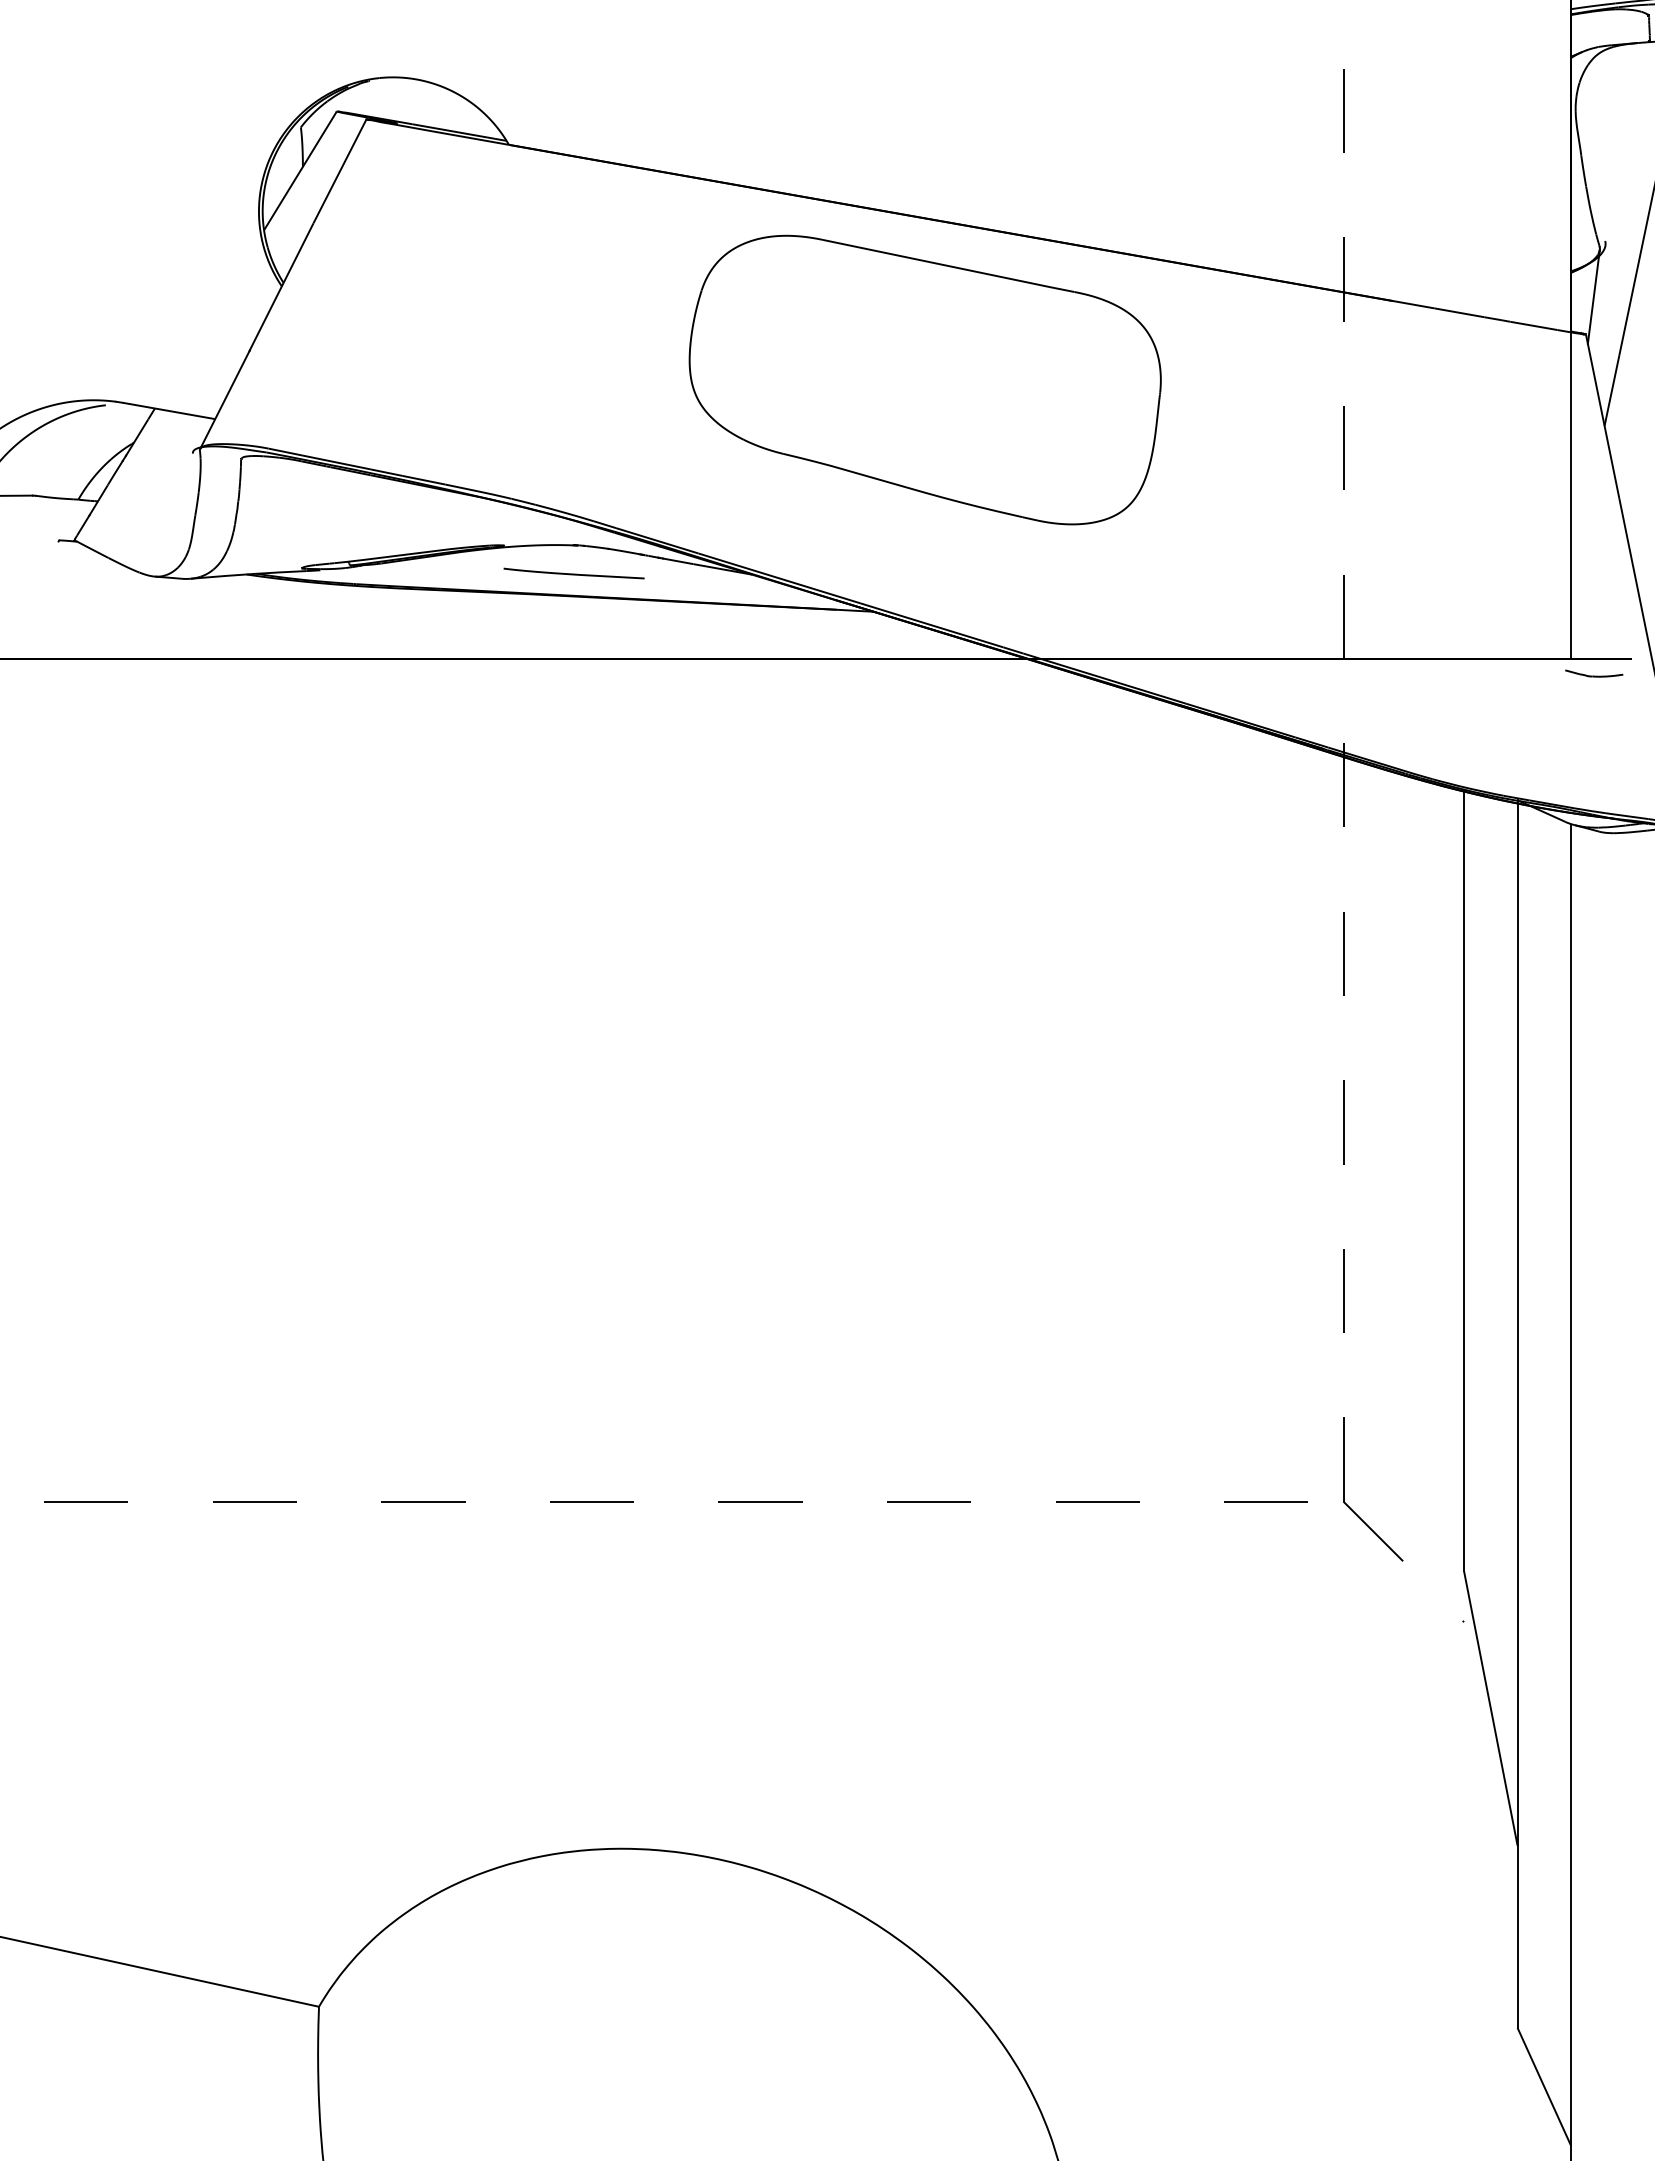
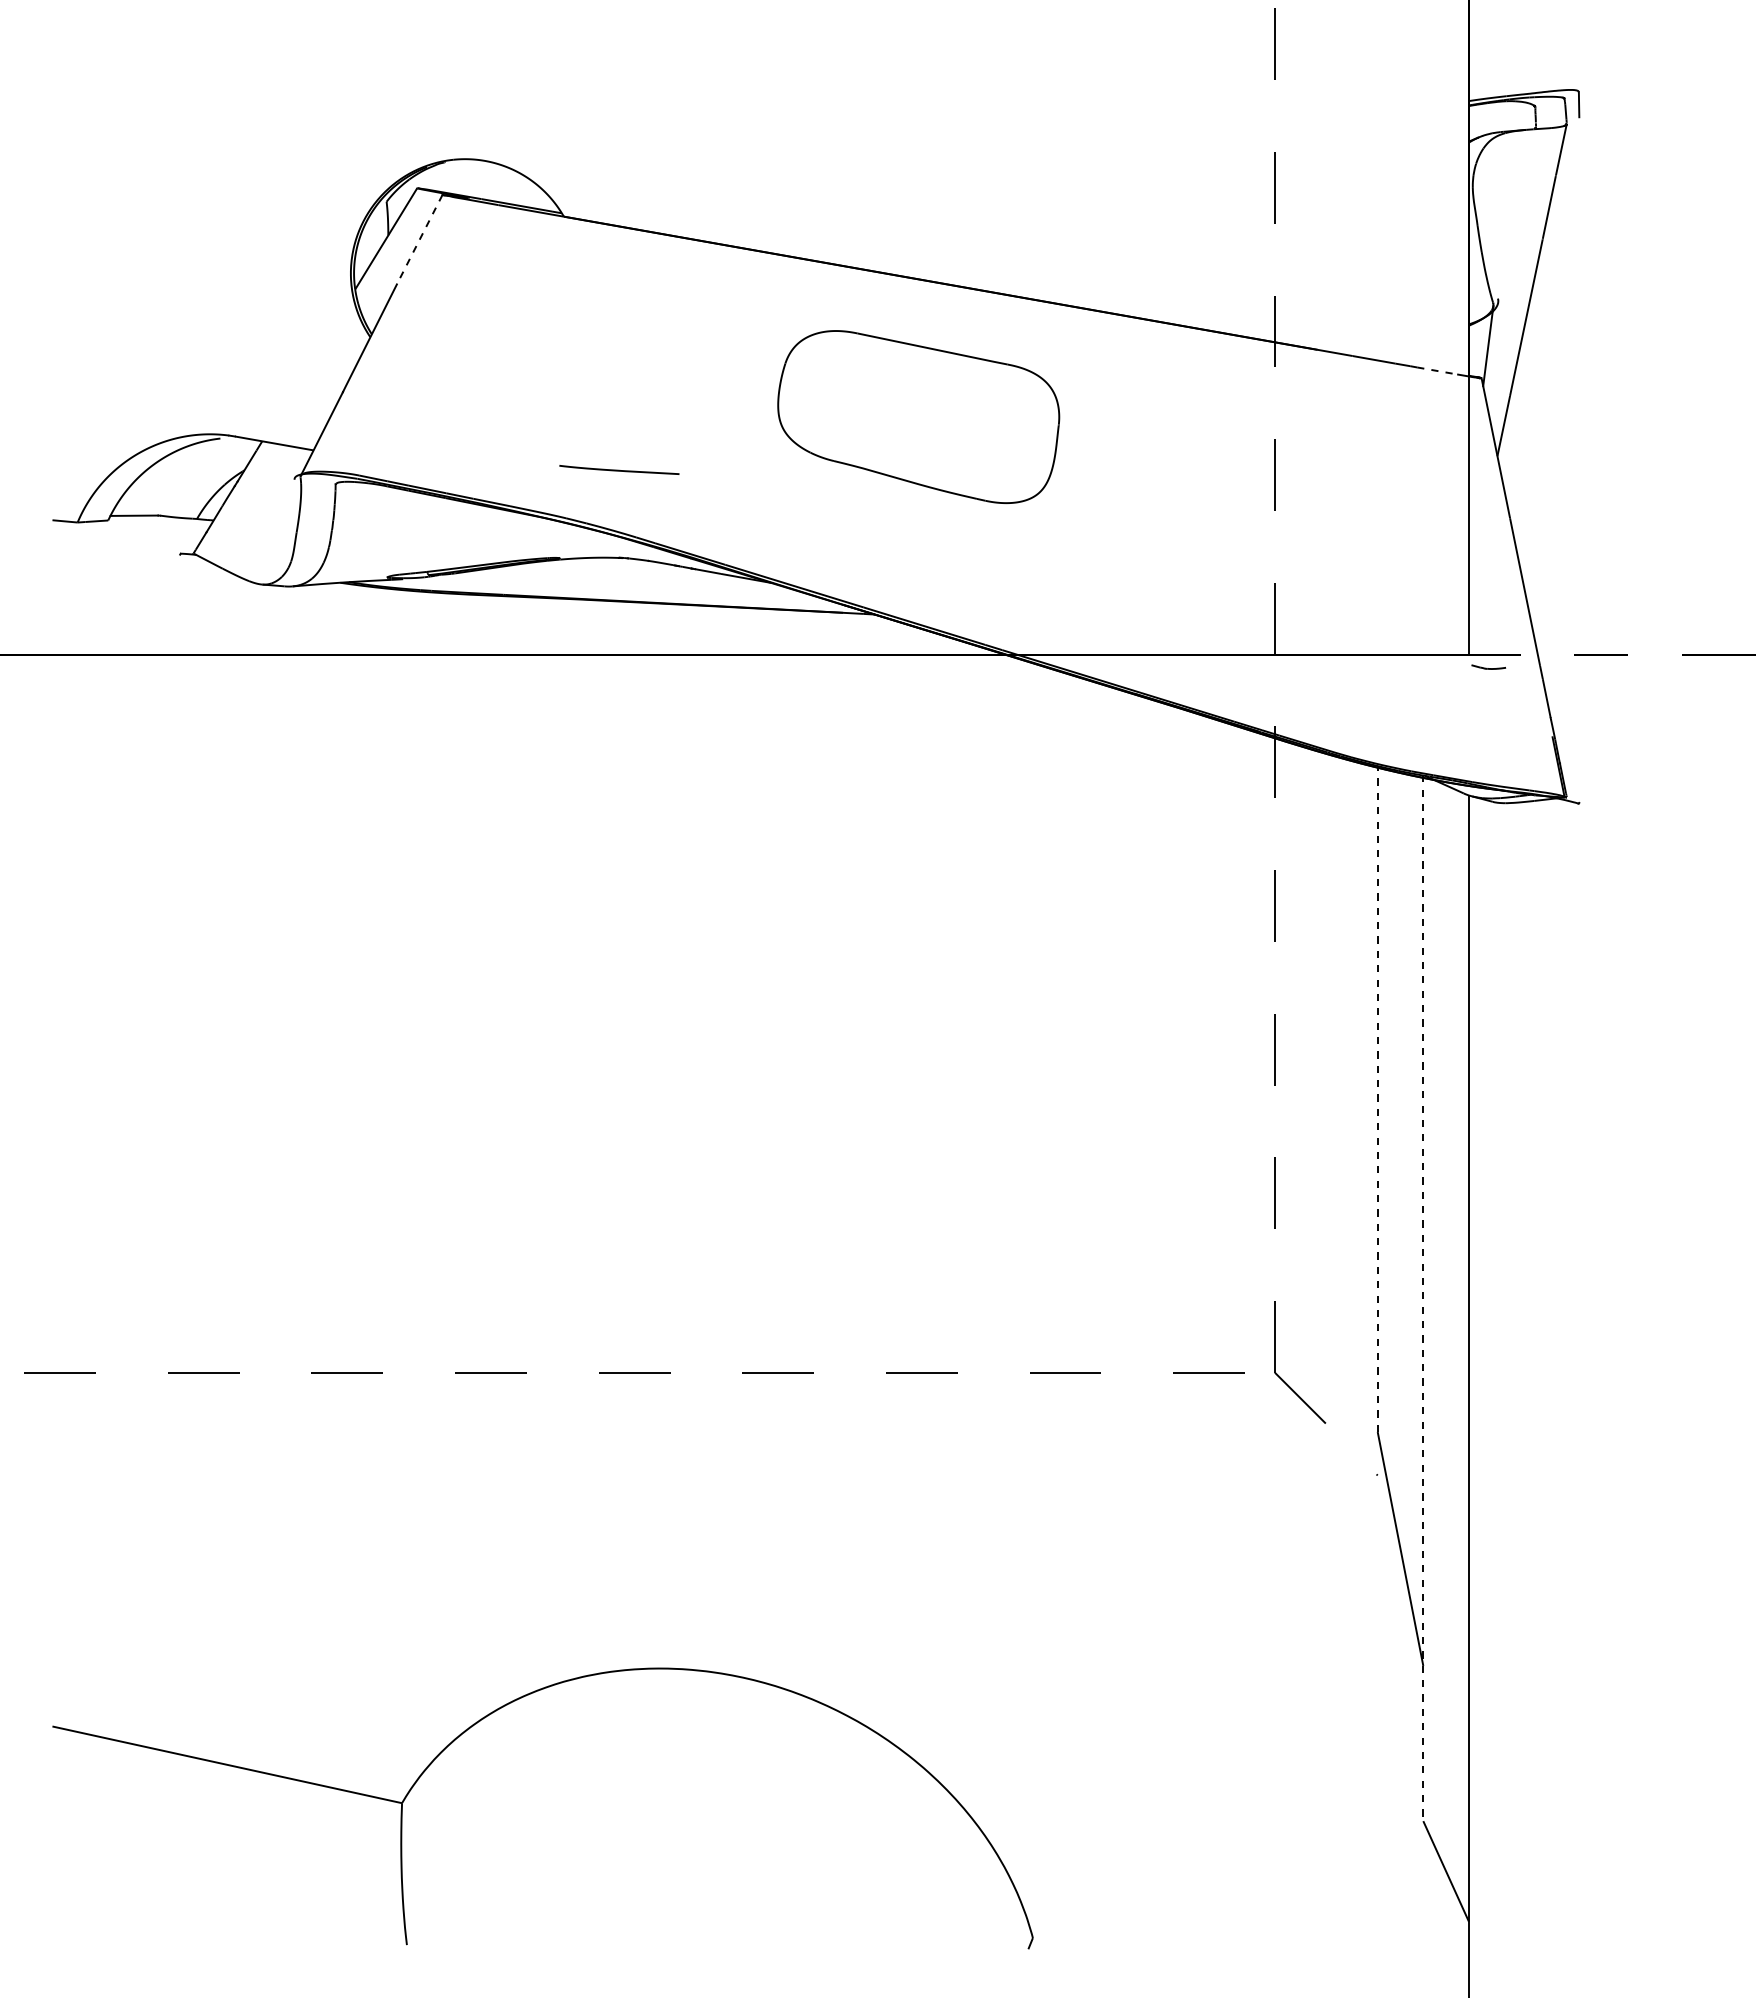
line: (339, 171) -> (419, 239), solid -> dashed
line: (1534, 326) -> (1437, 371), solid -> dashed
part: (925, 379) -> (918, 416), size x0.7
line: (574, 573) -> (619, 469), moved
part: (1594, 672) -> (1488, 666), size x0.7
line: (1463, 1180) -> (1377, 1099), solid -> dashed
line: (1517, 1414) -> (1423, 1298), solid -> dashed

